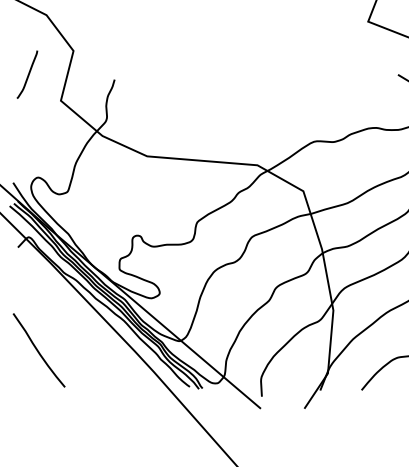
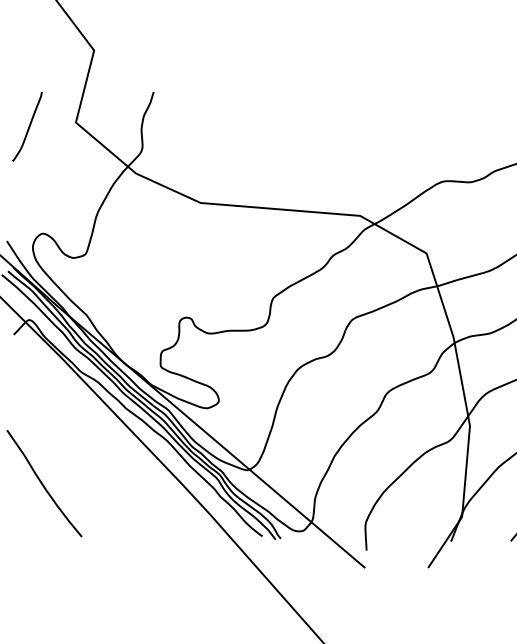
curve: (27, 74) -> (27, 126), moved

